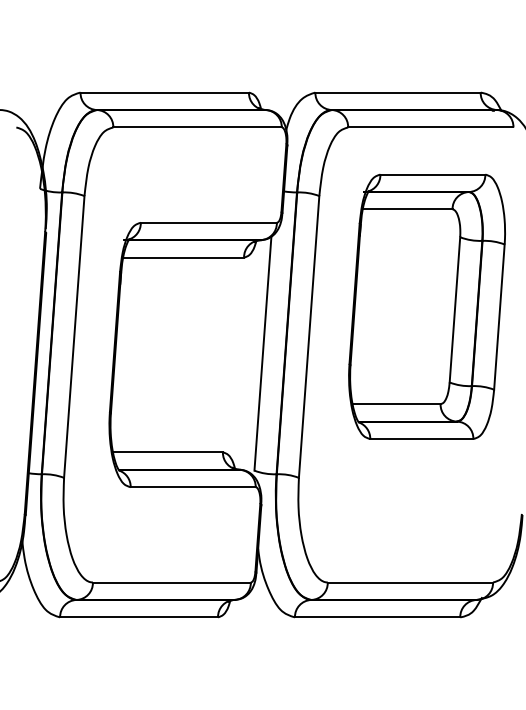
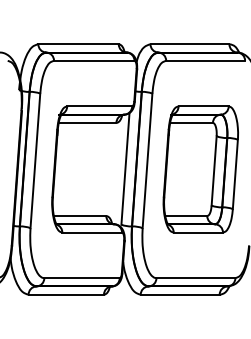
part: (426, 306) -> (200, 169), moved

